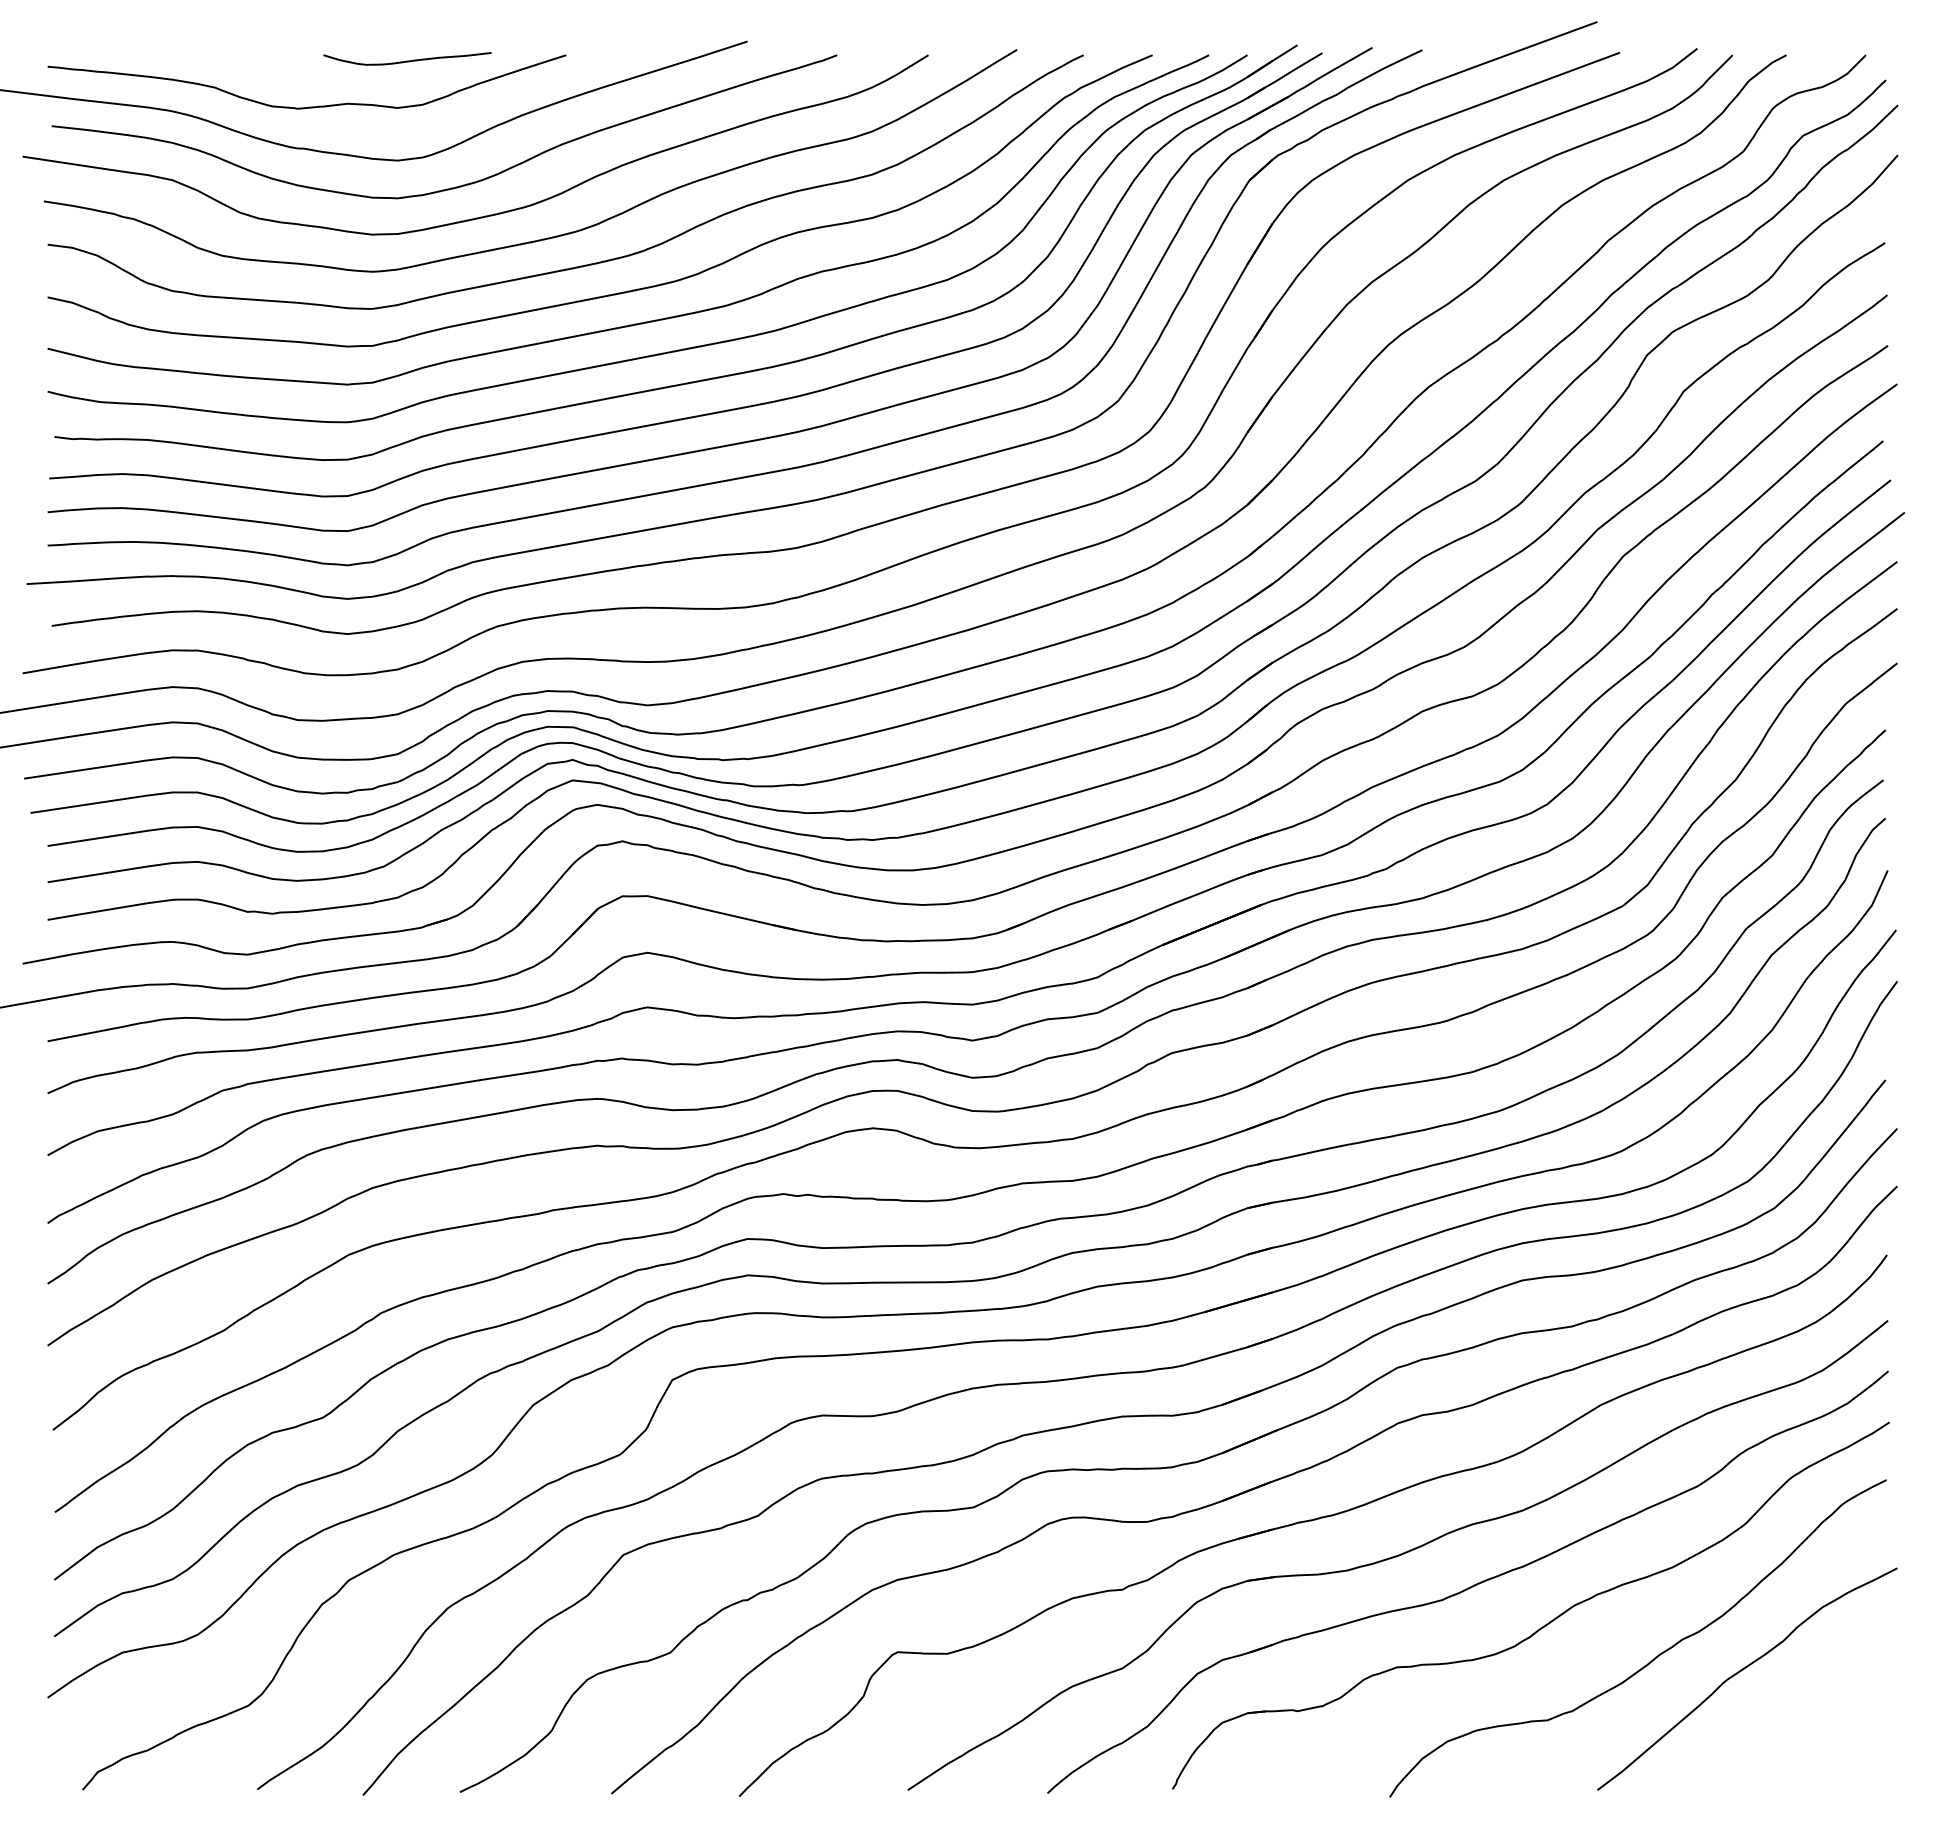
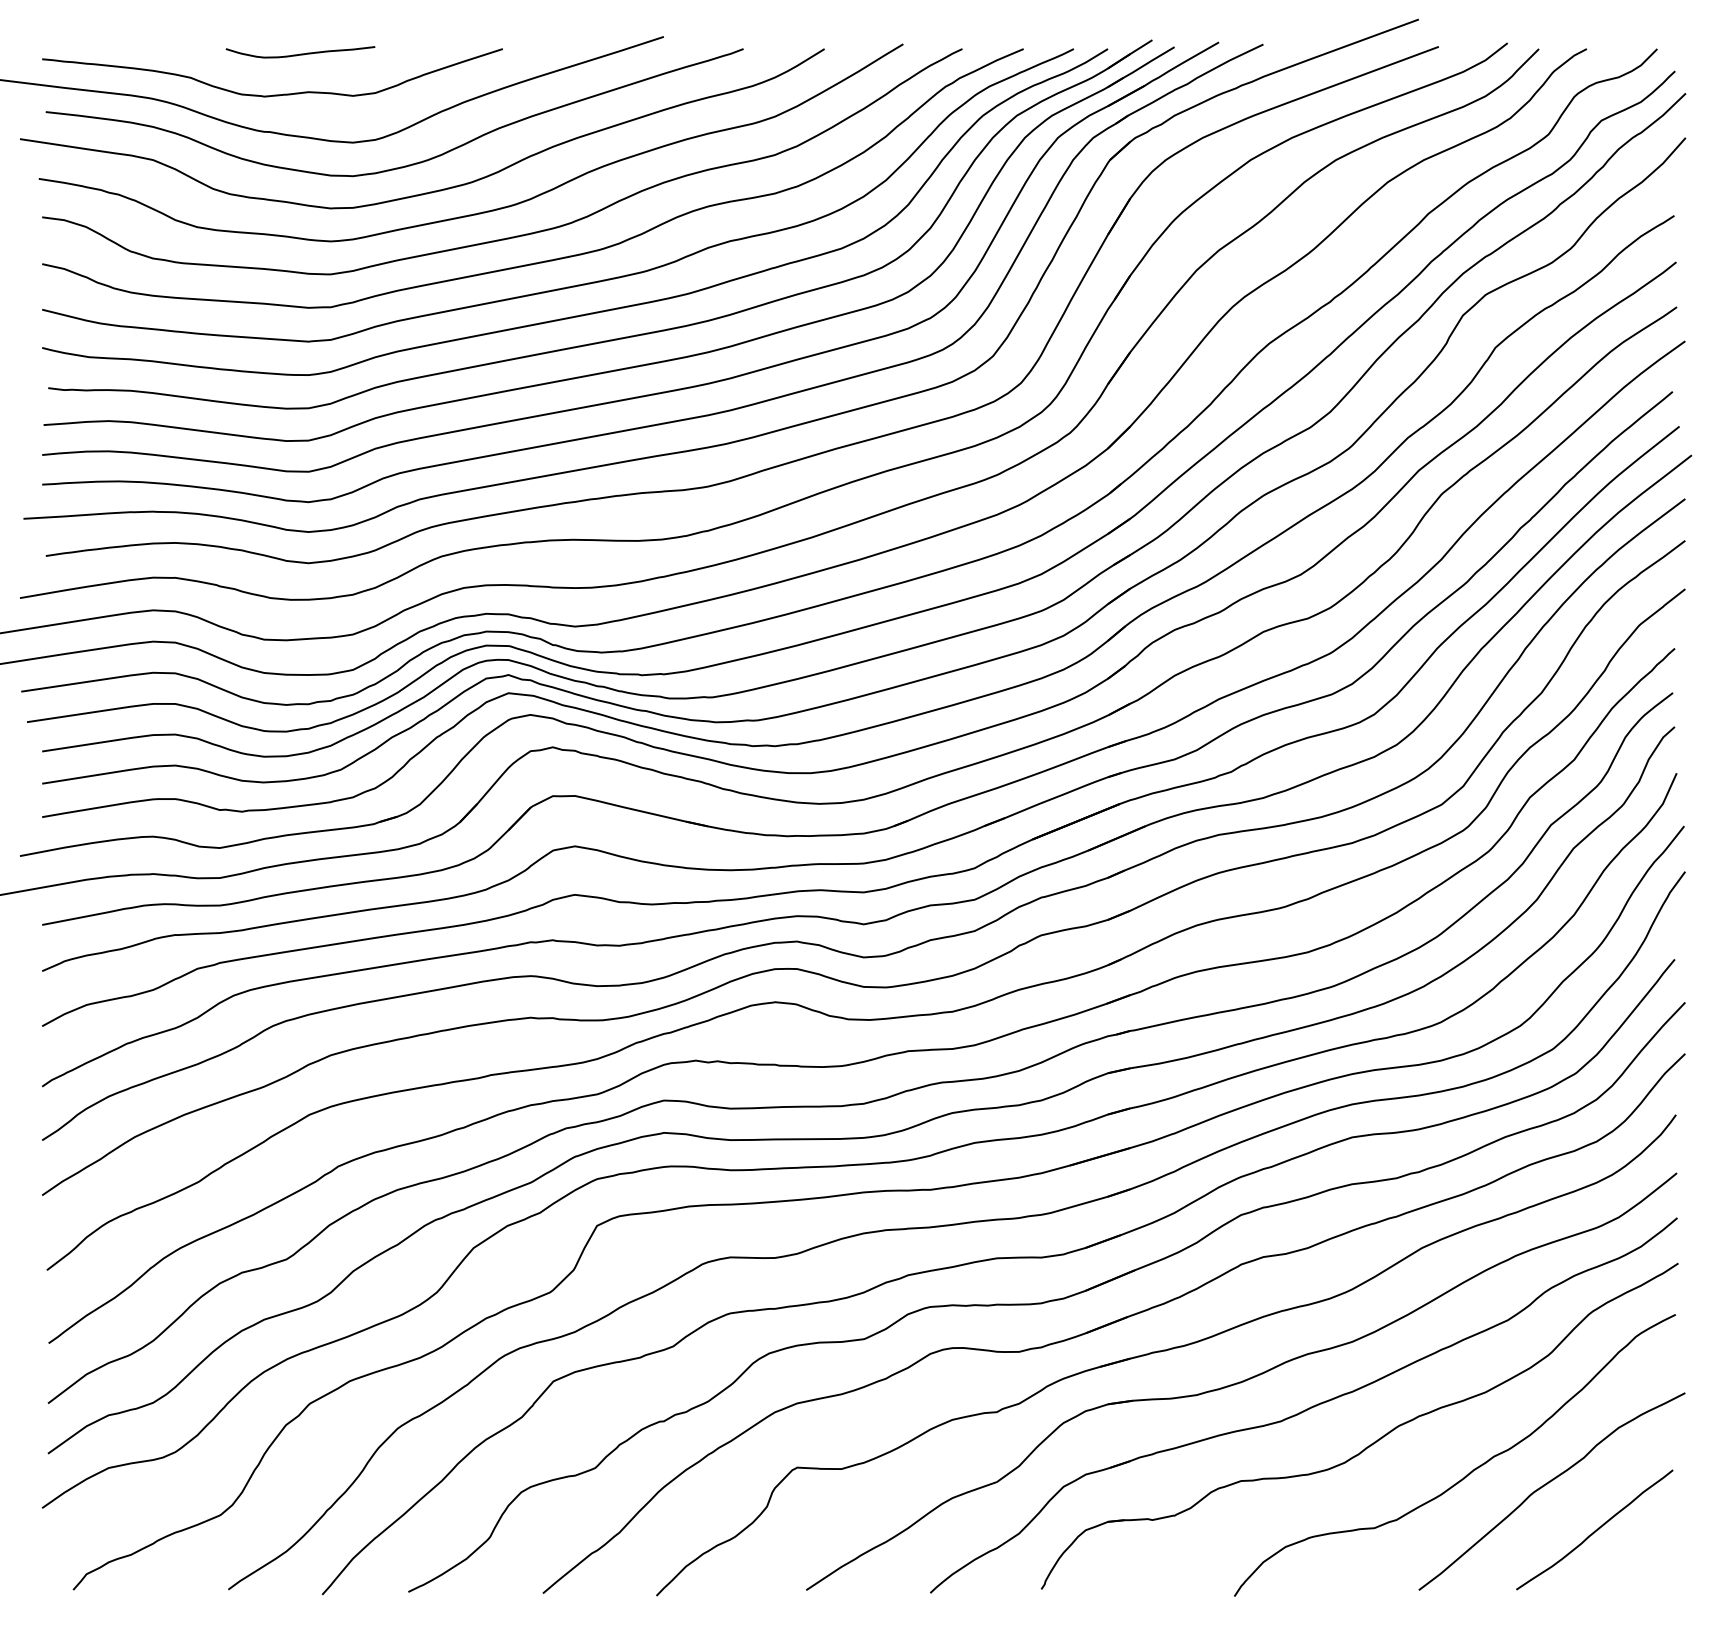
curve: (407, 60) -> (300, 53), moved
curve: (1796, 1722) -> (1595, 1530), added

